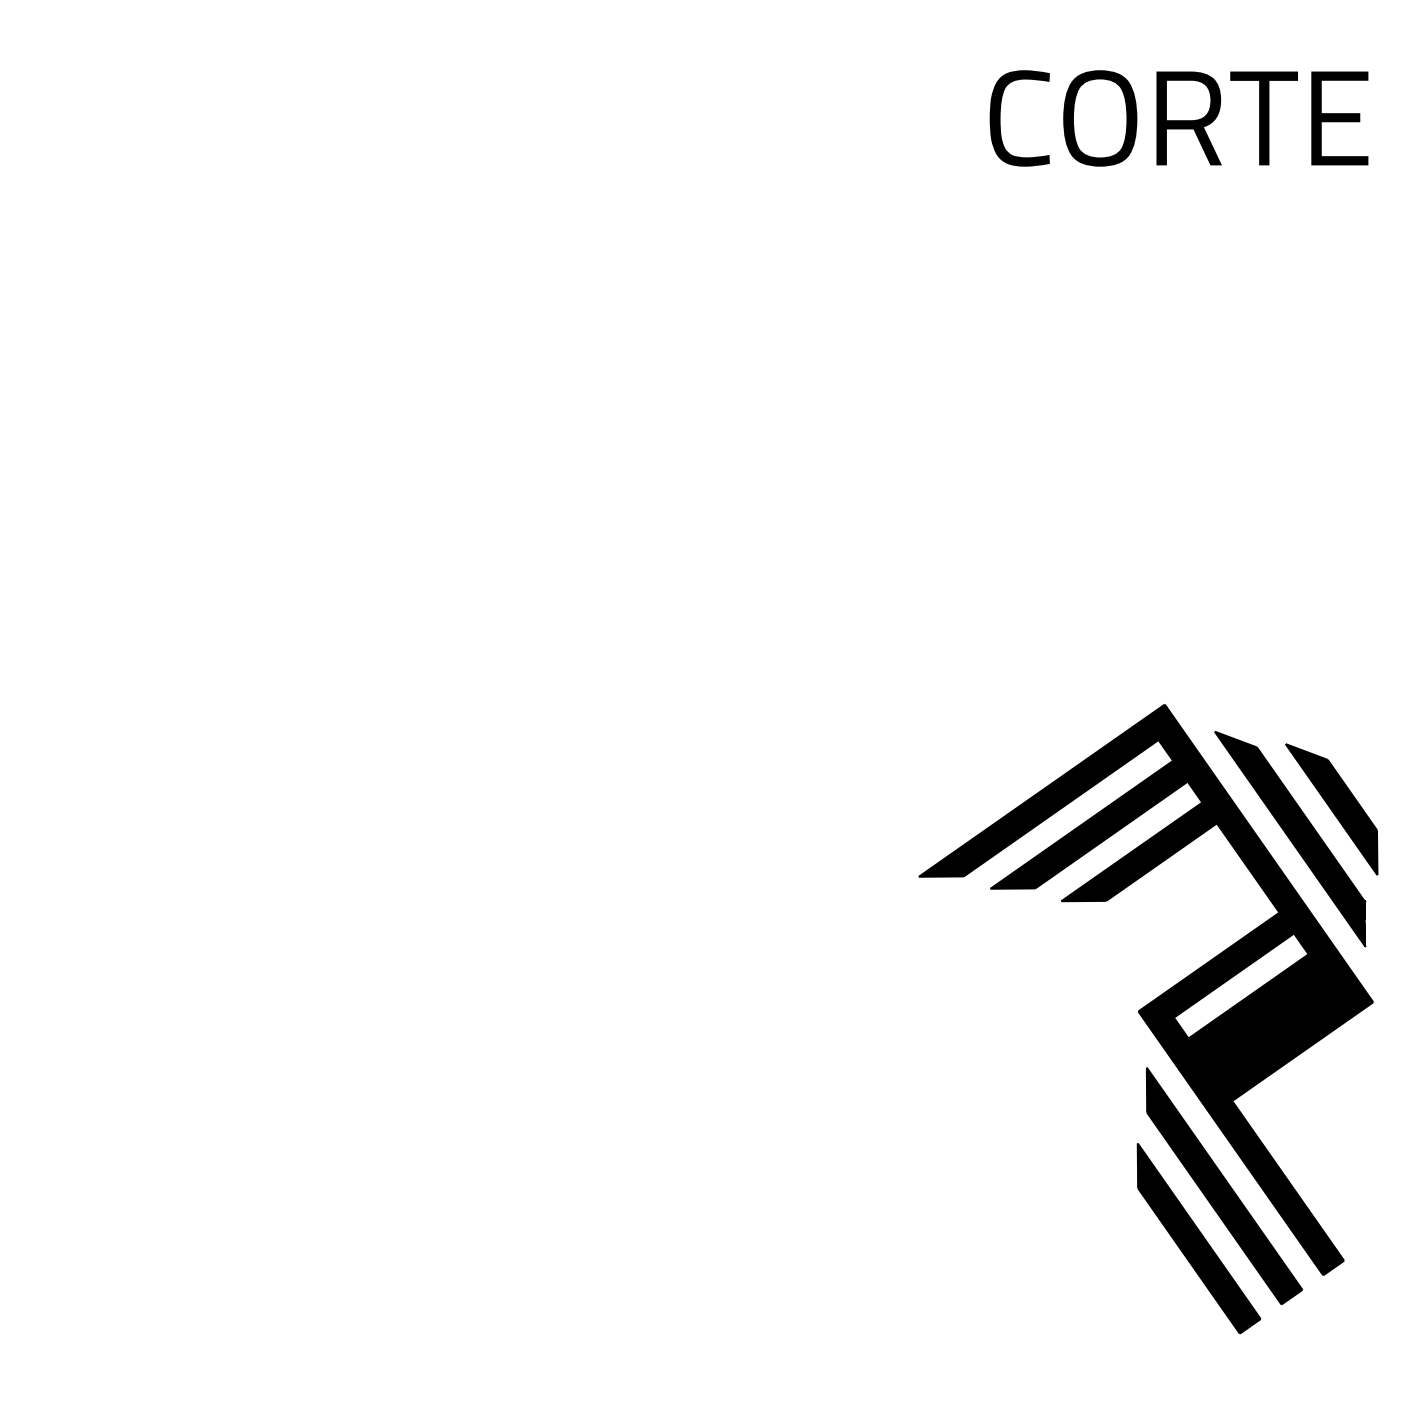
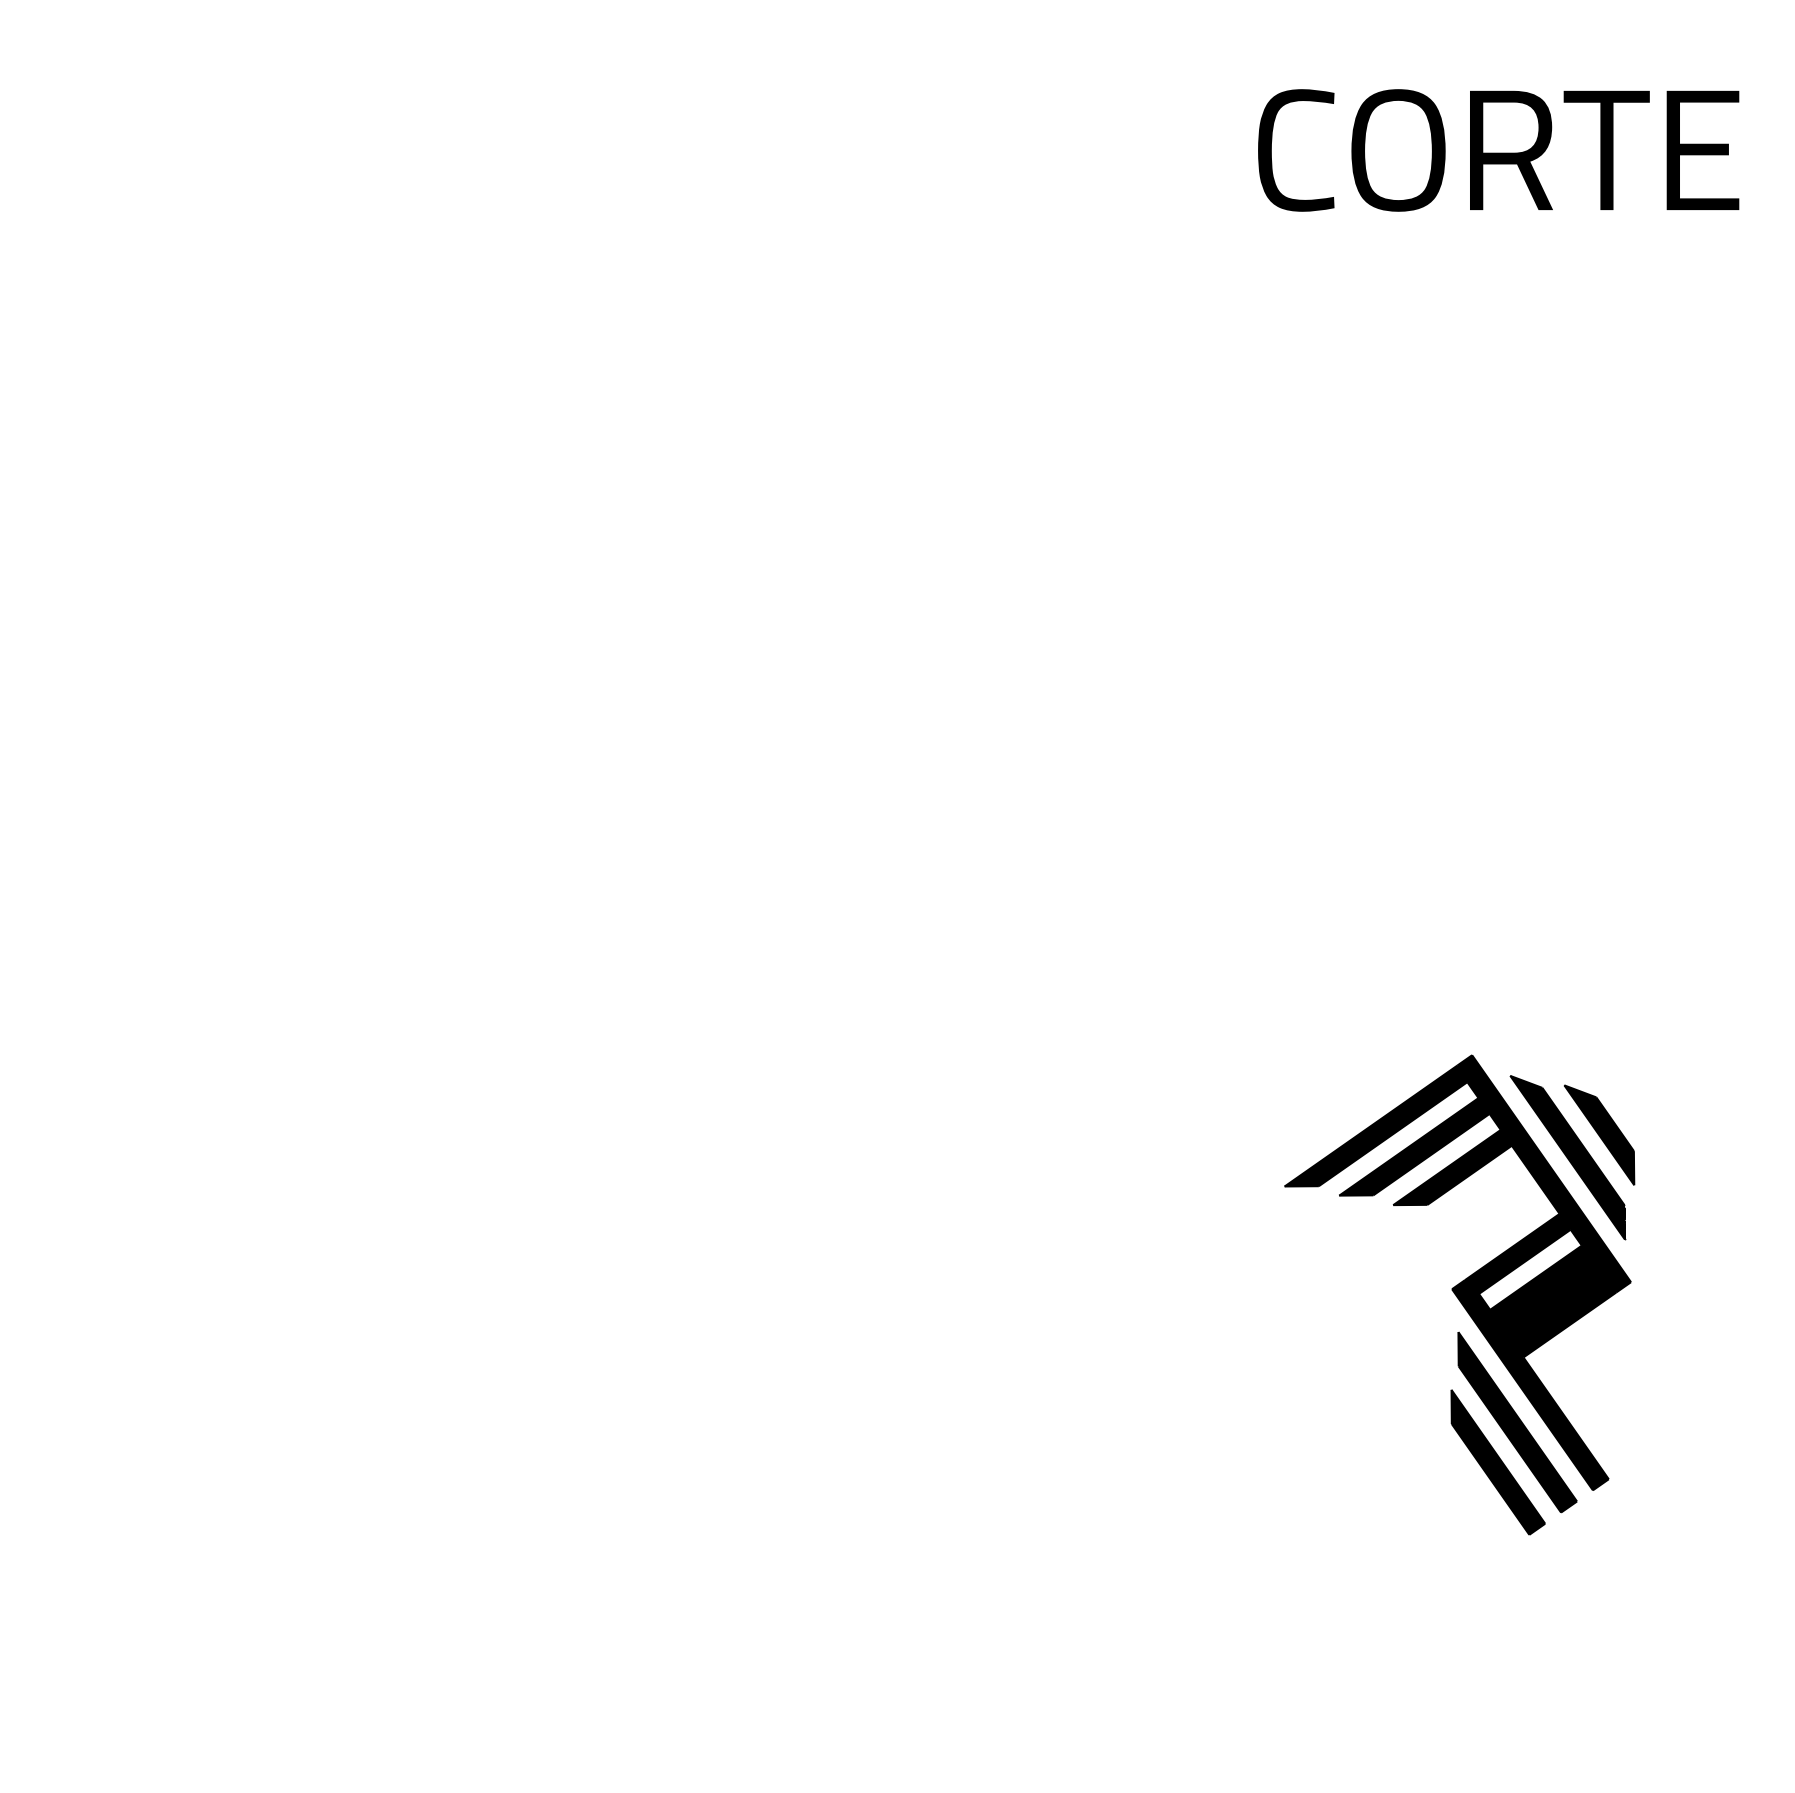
part: (1148, 1018) -> (1459, 1294), size x0.6

